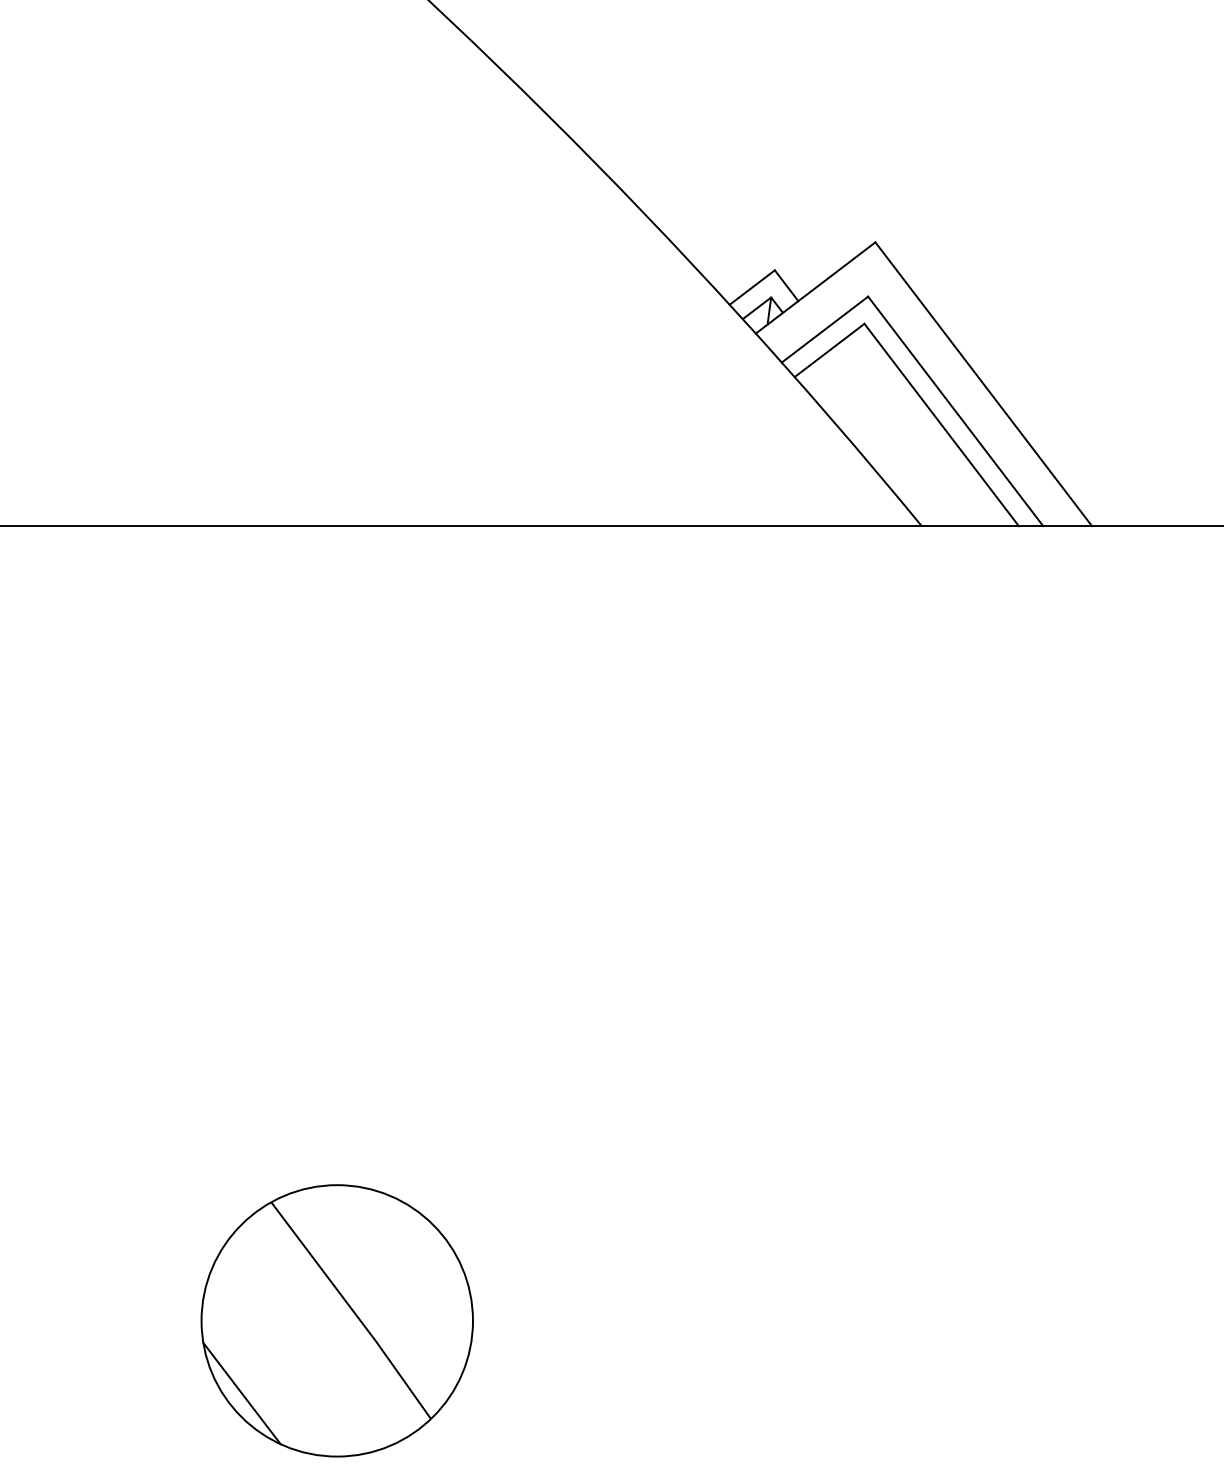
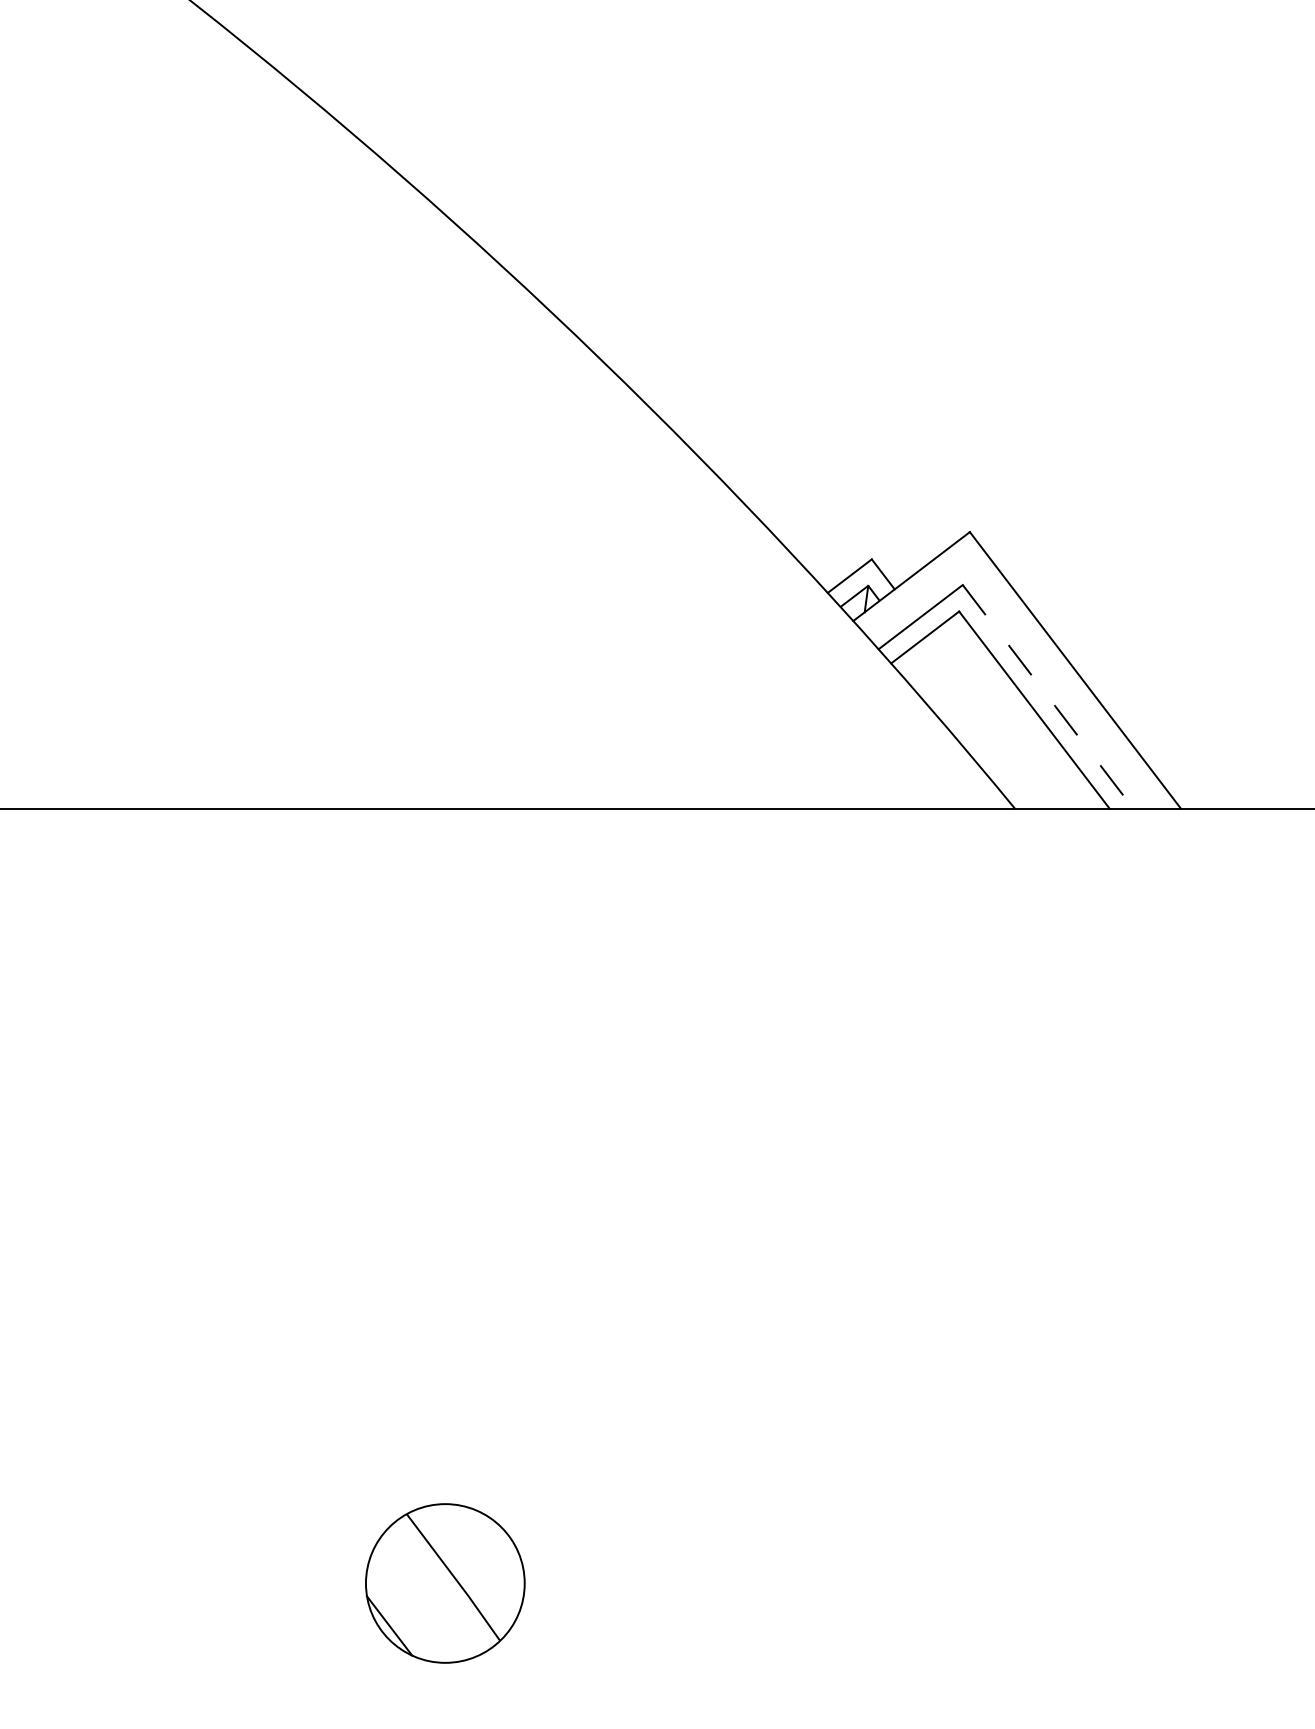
line: (956, 411) -> (1048, 696), solid -> dashed
part: (337, 1320) -> (445, 1583), size x0.6

